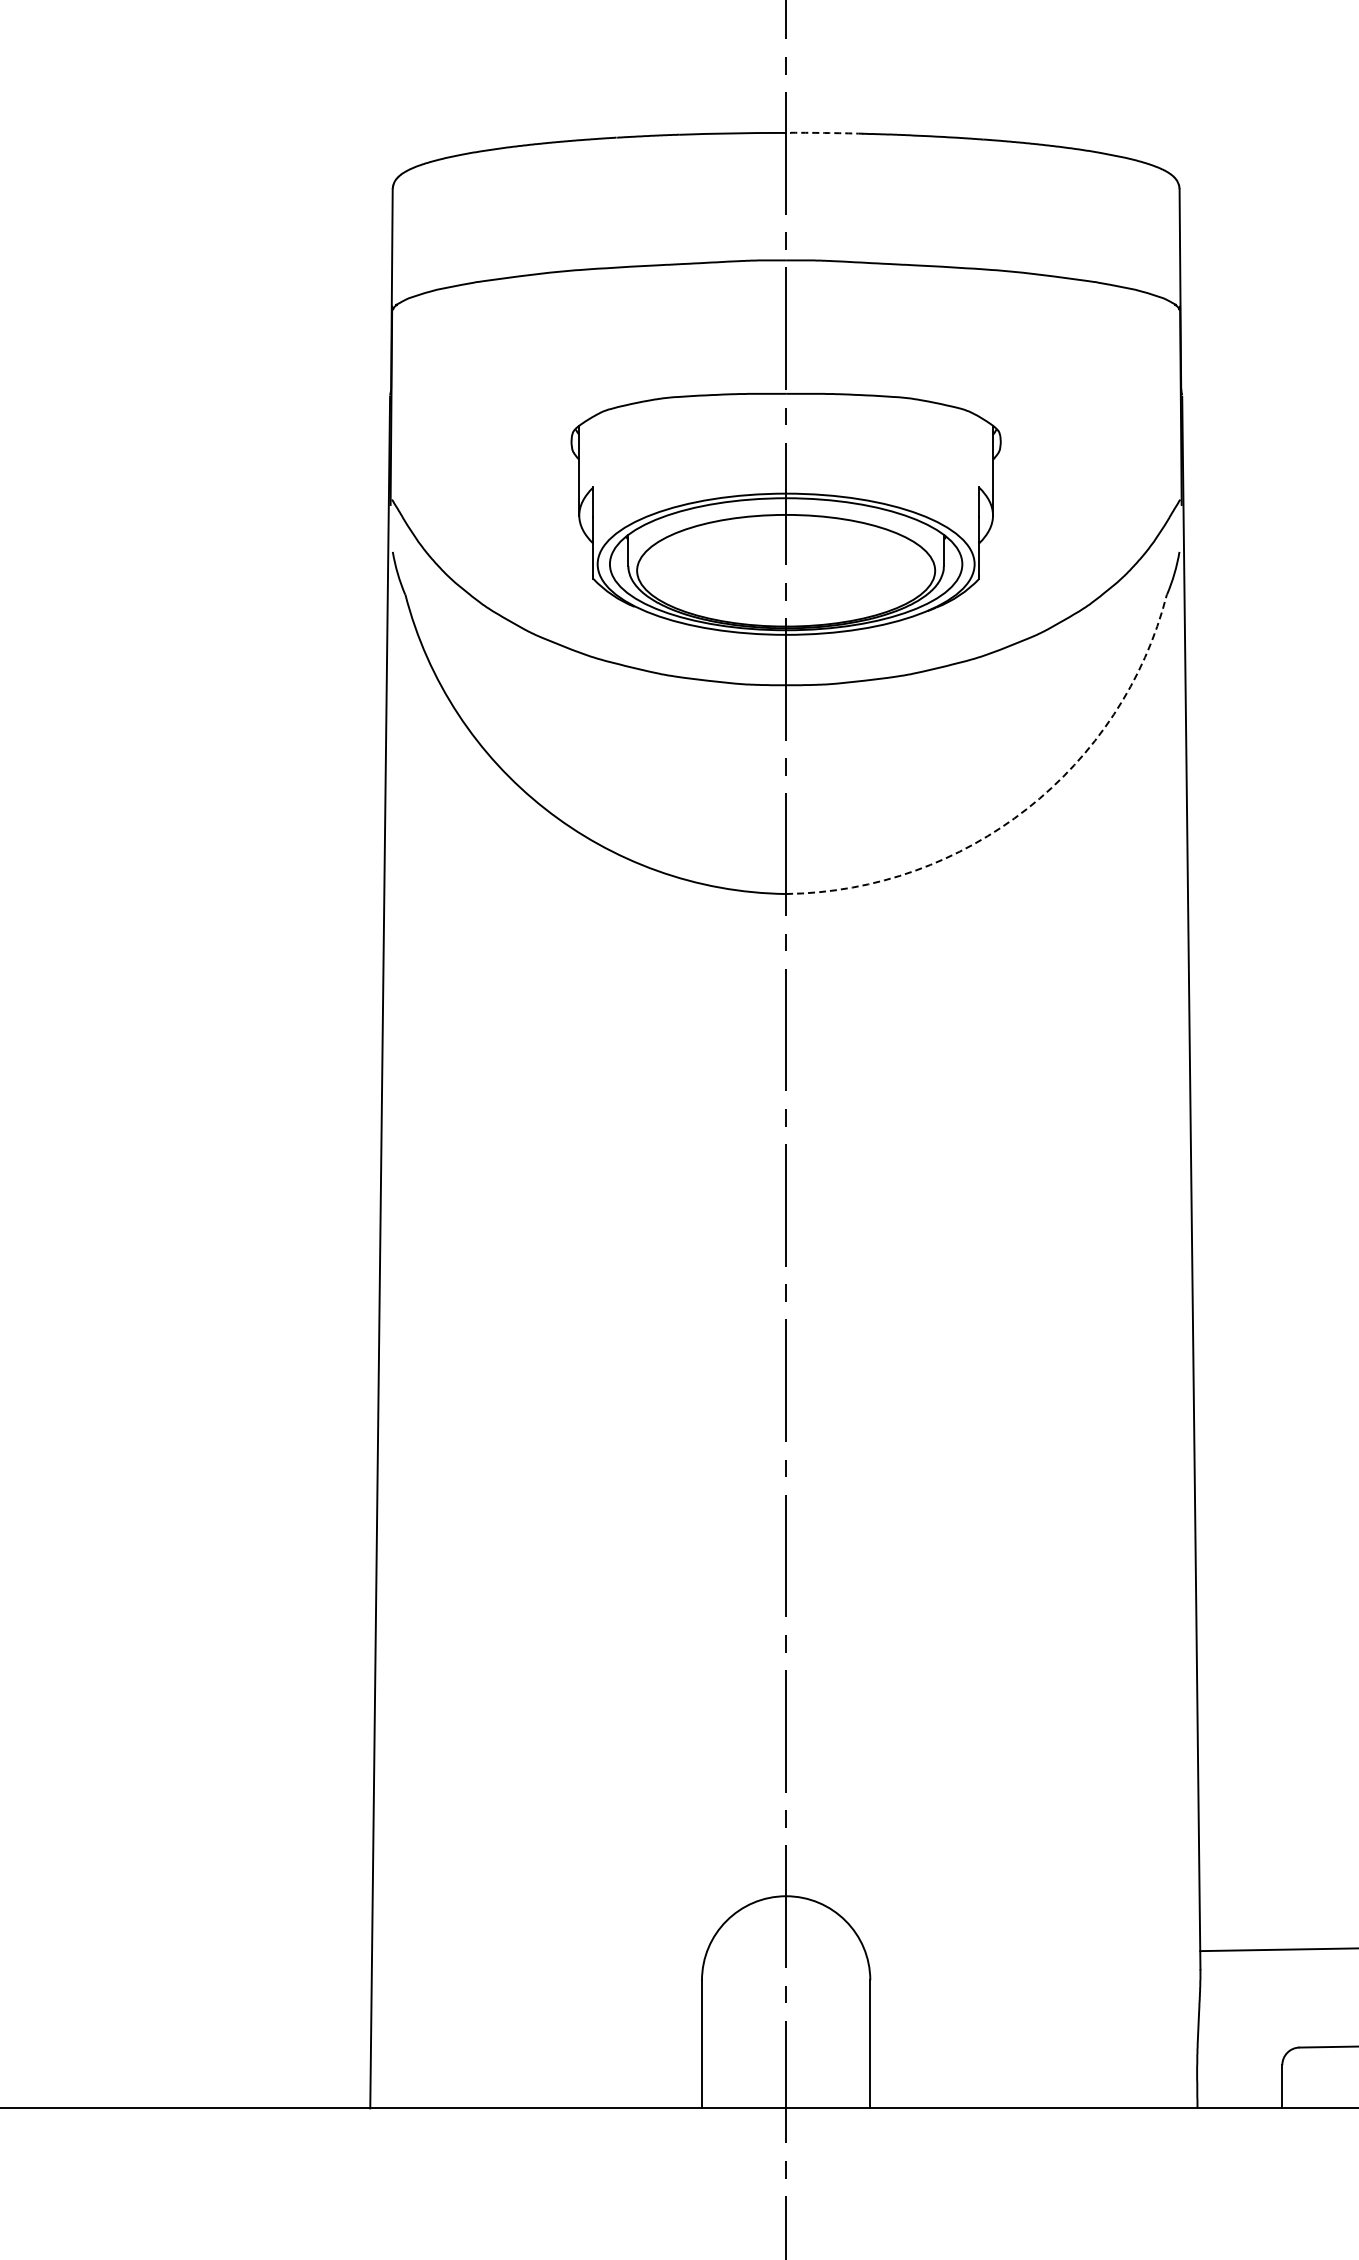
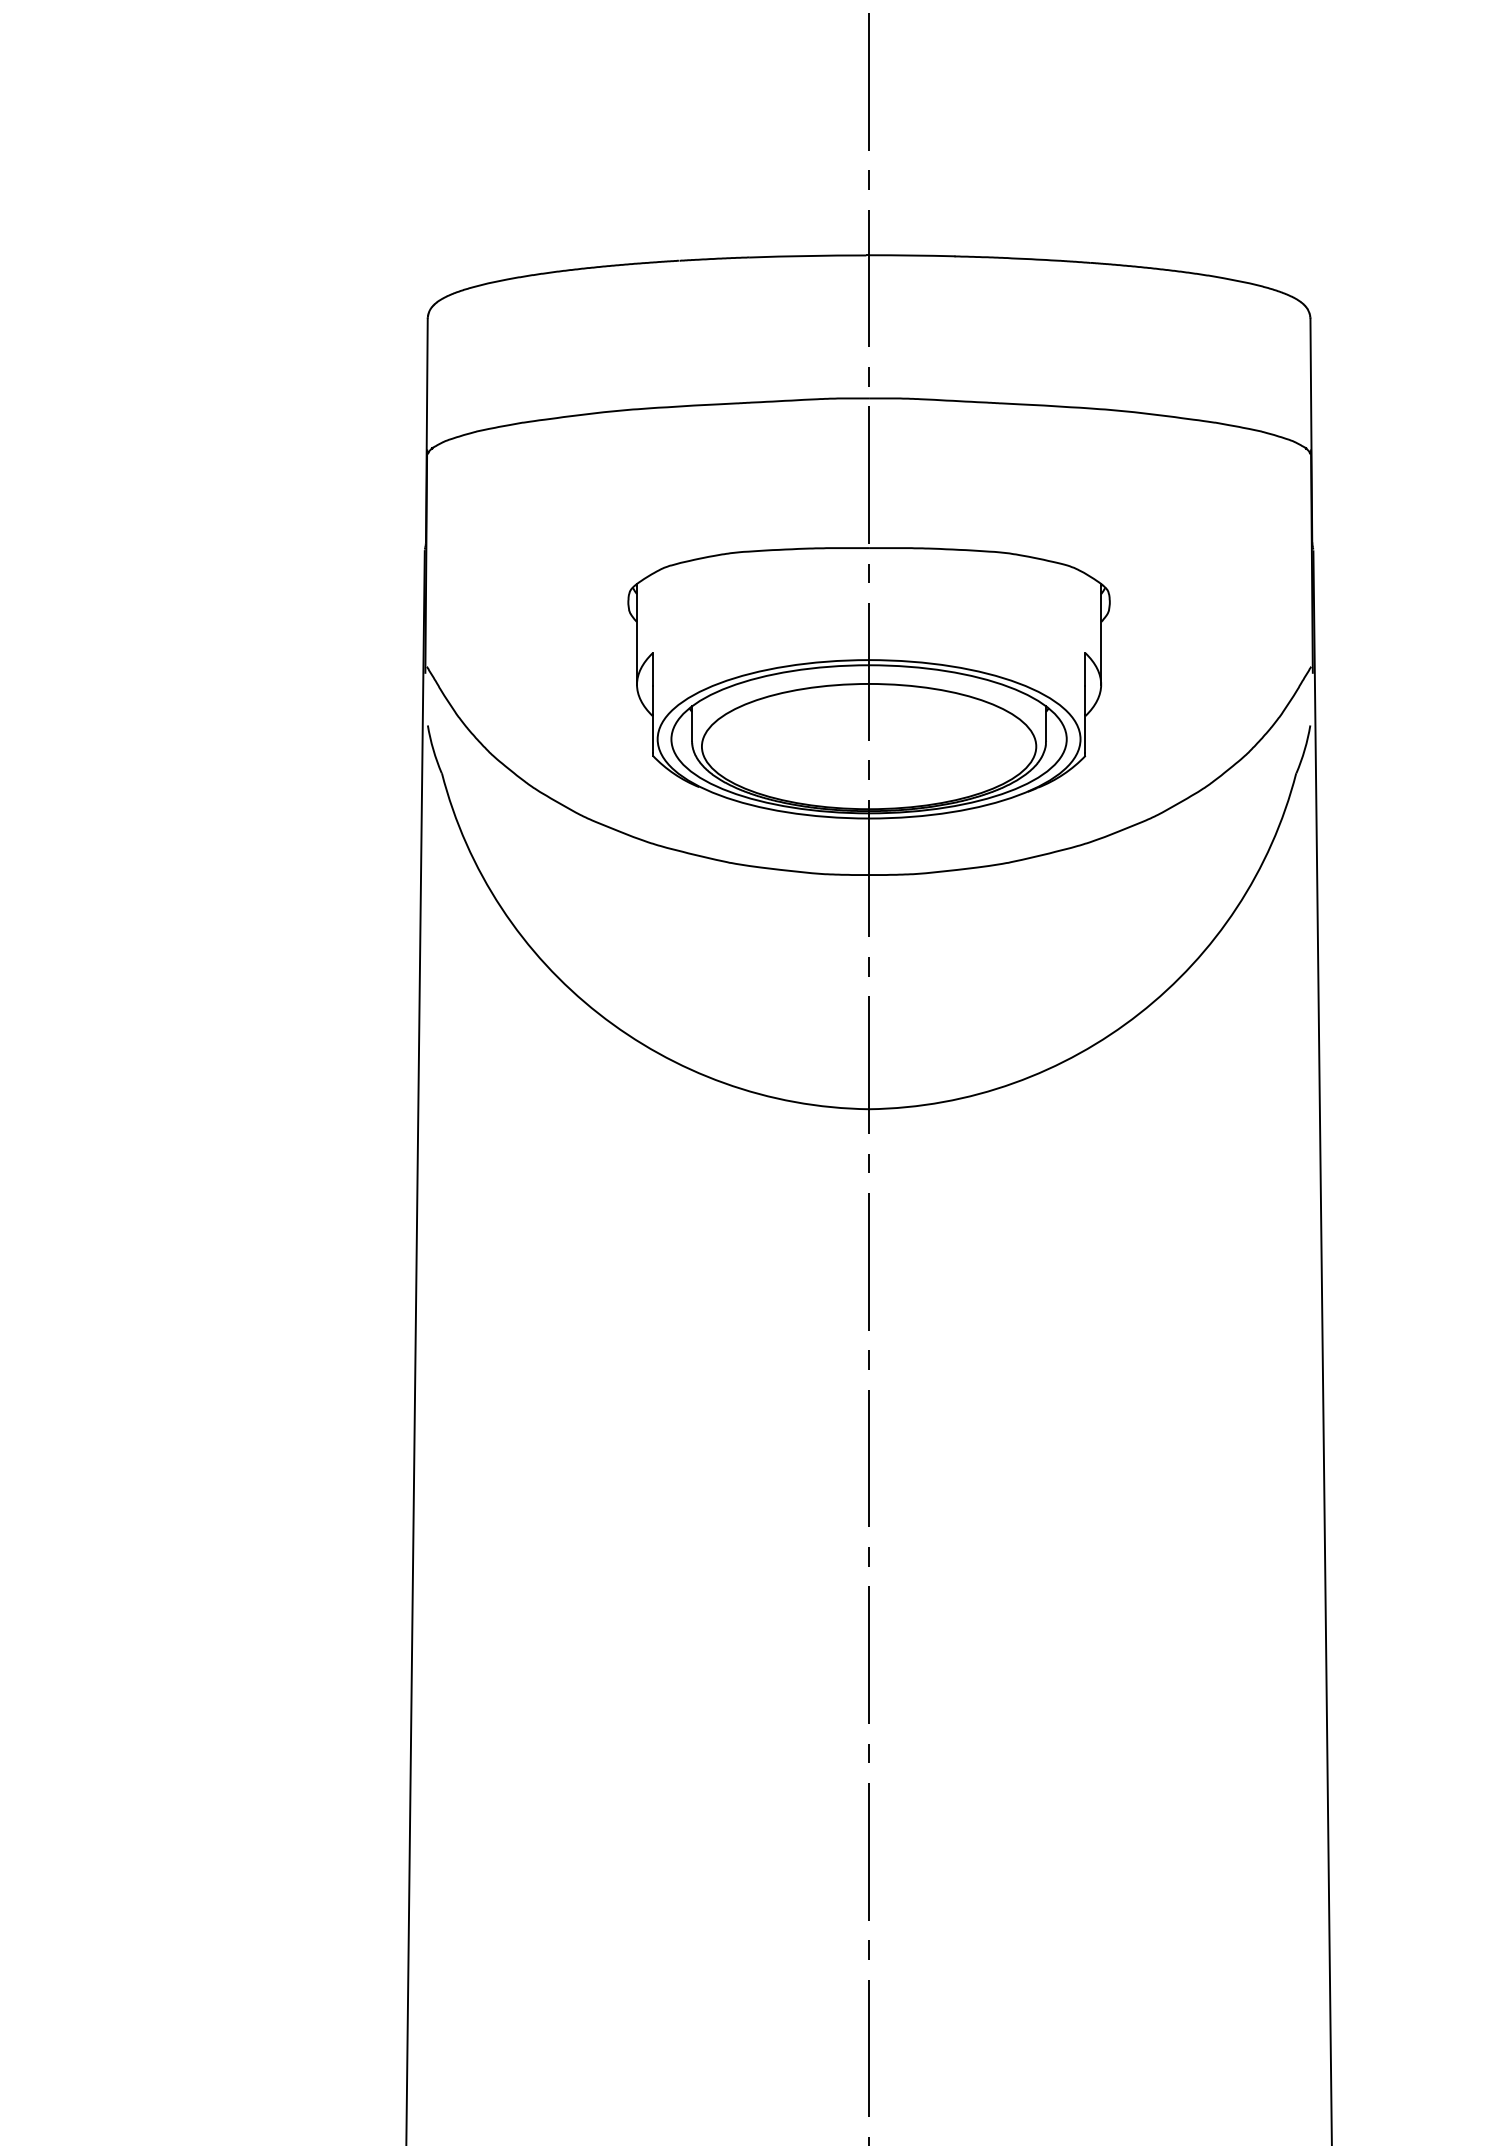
arc: (824, 133) -> (912, 256), dashed -> solid
arc: (1027, 808) -> (1139, 1013), dashed -> solid

